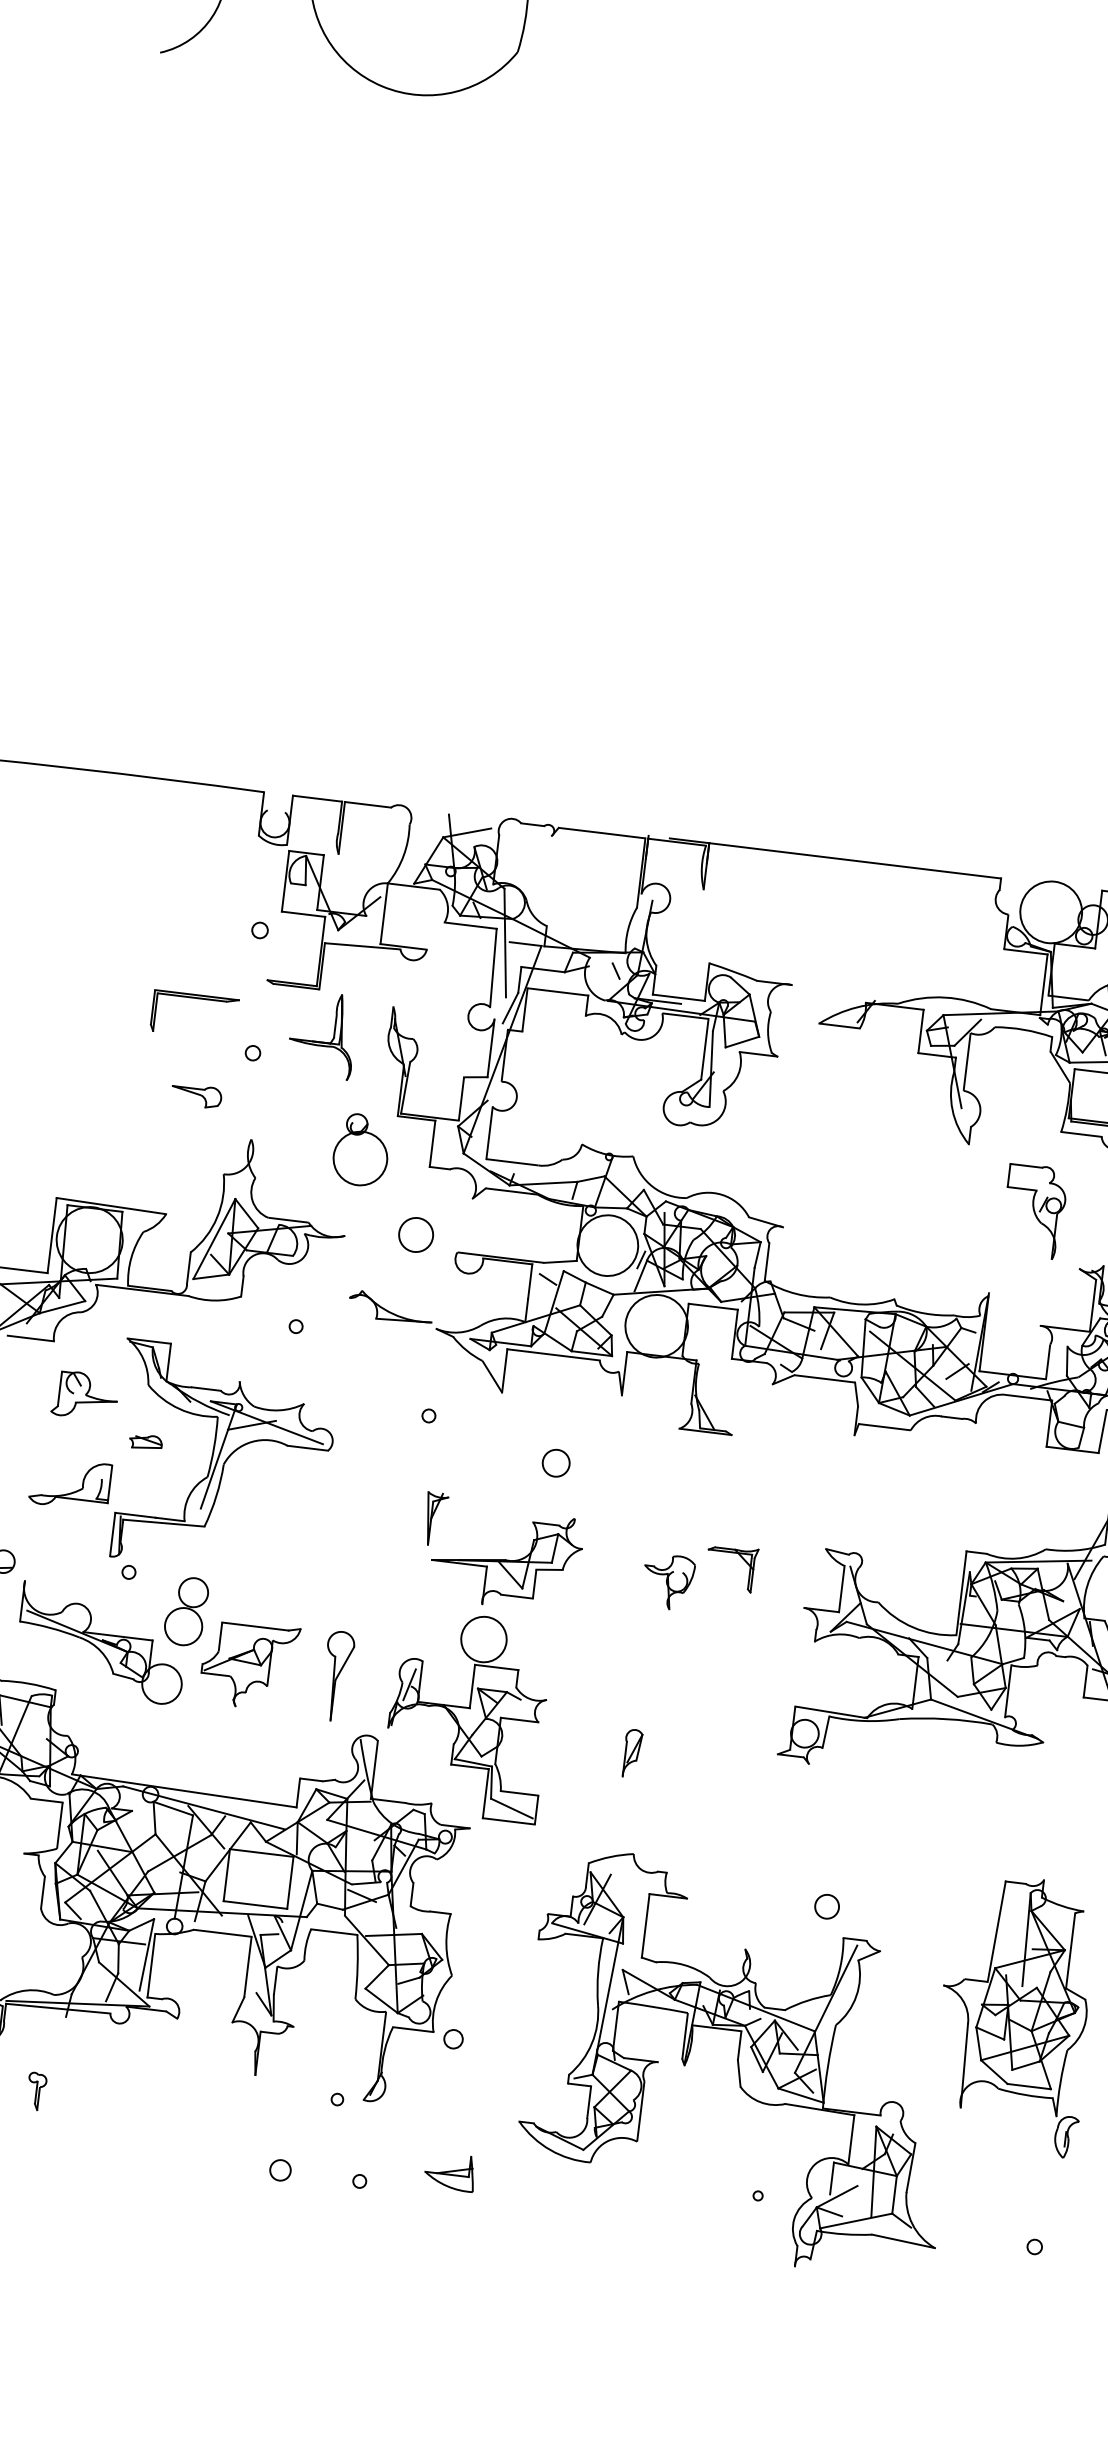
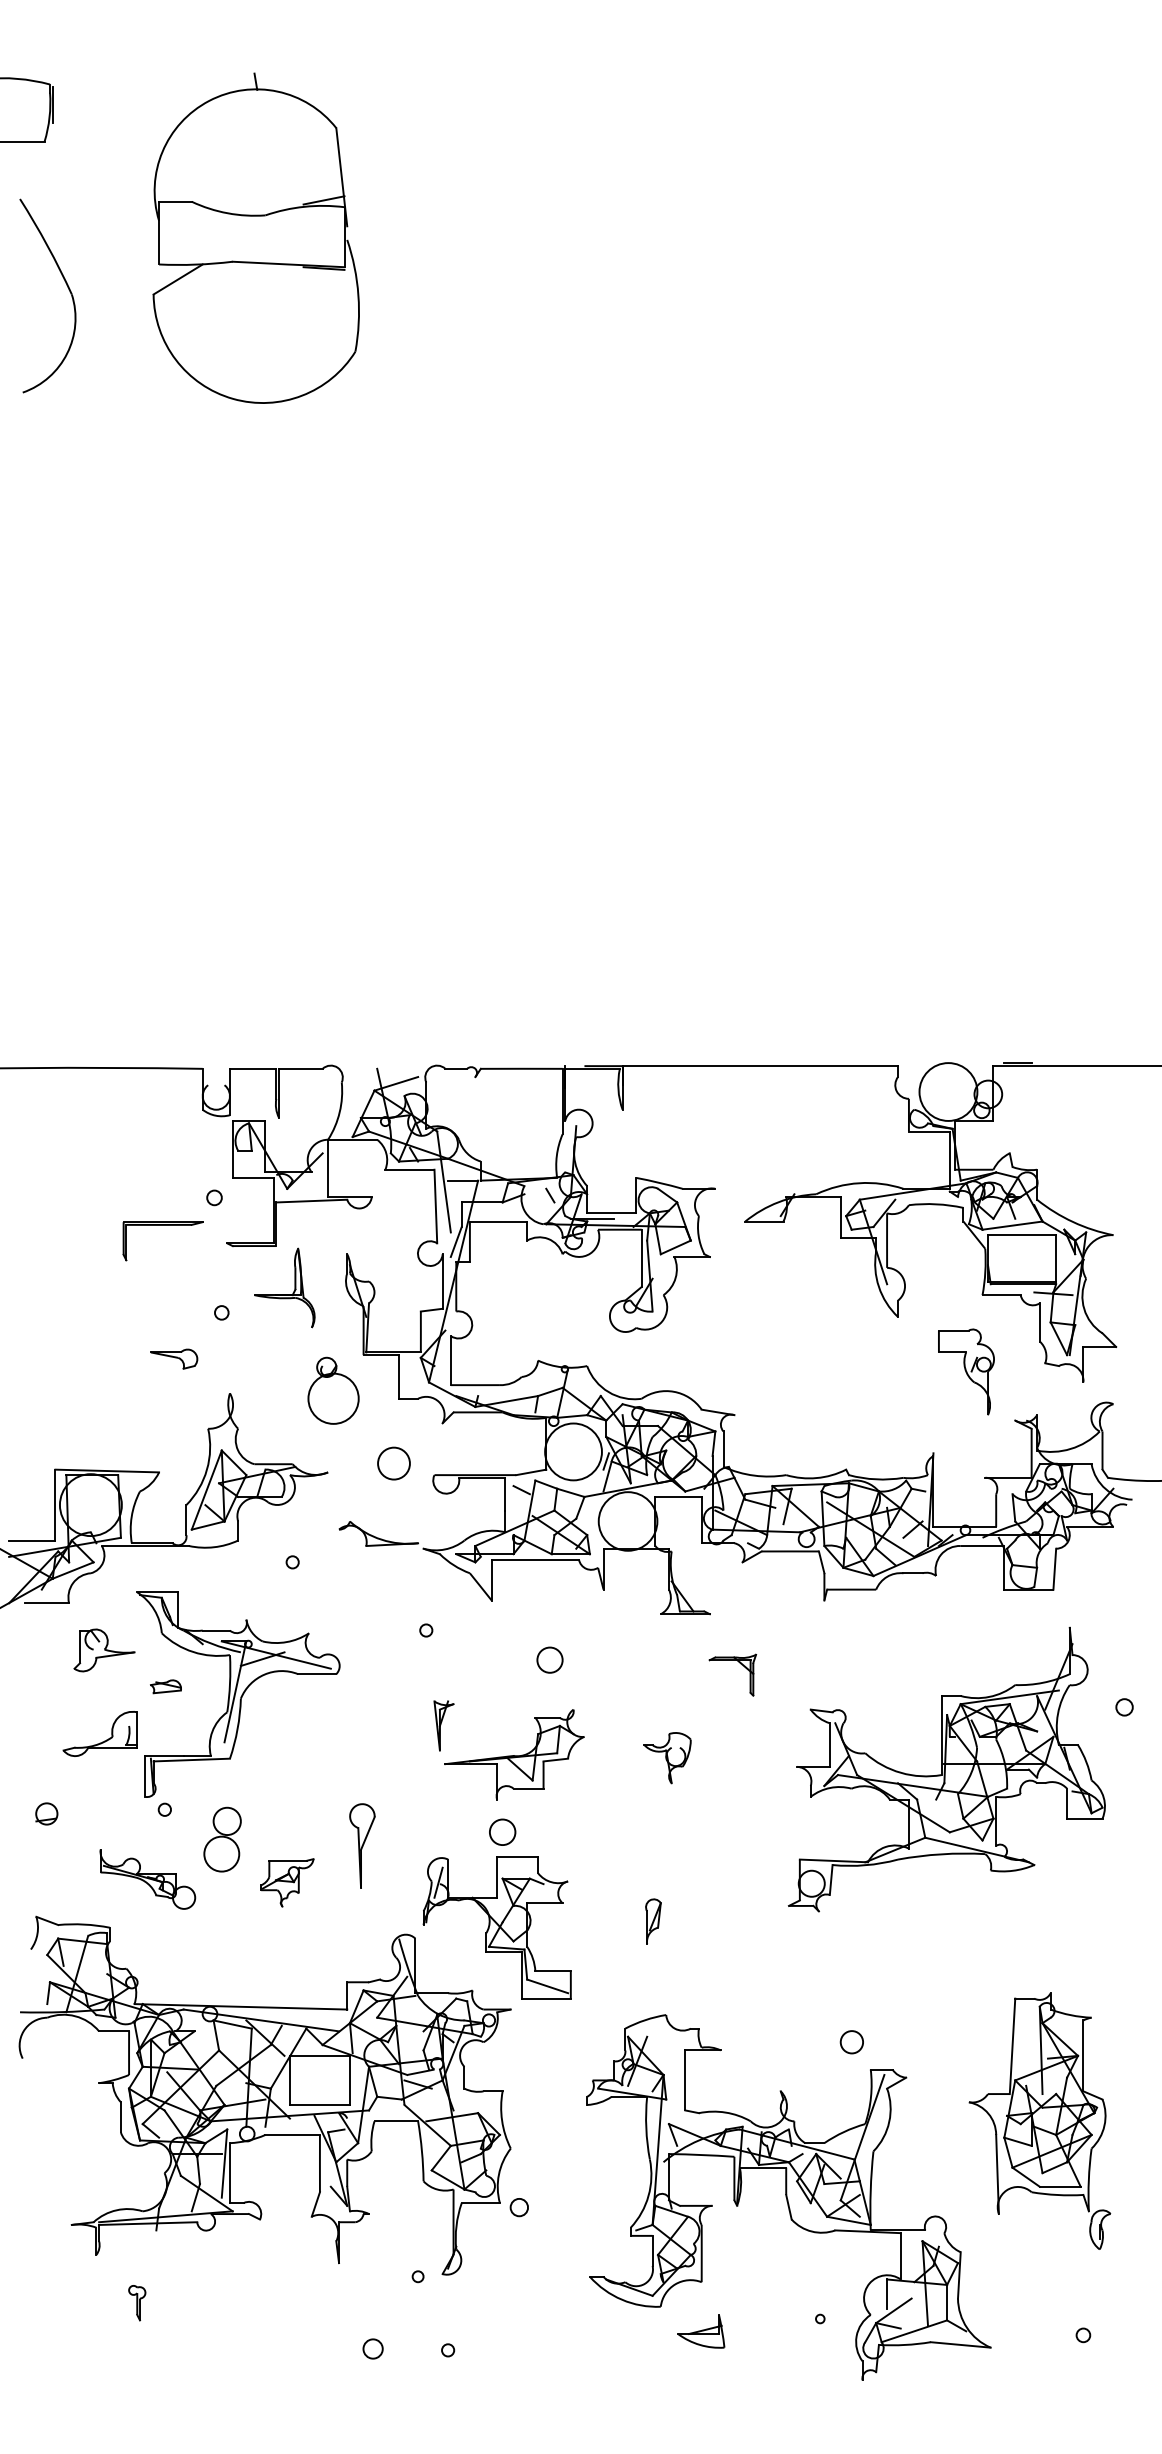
part: (195, 998) -> (162, 1225), moved
part: (740, 1557) -> (740, 1664), moved
circle: (483, 1639) -> (502, 1832), size x0.6
part: (101, 1644) -> (147, 1879), size x0.6
part: (249, 1665) -> (287, 1882), size x0.6
part: (337, 1675) -> (362, 1845), moved
part: (450, 2172) -> (701, 2331), moved

